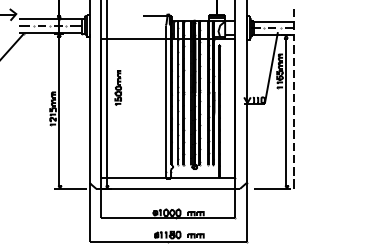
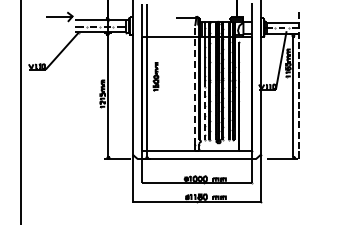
line: (165, 98) -> (194, 85), solid -> dashed
line: (177, 129) -> (204, 110), solid -> dashed

